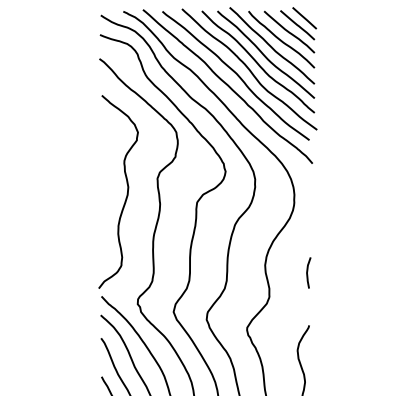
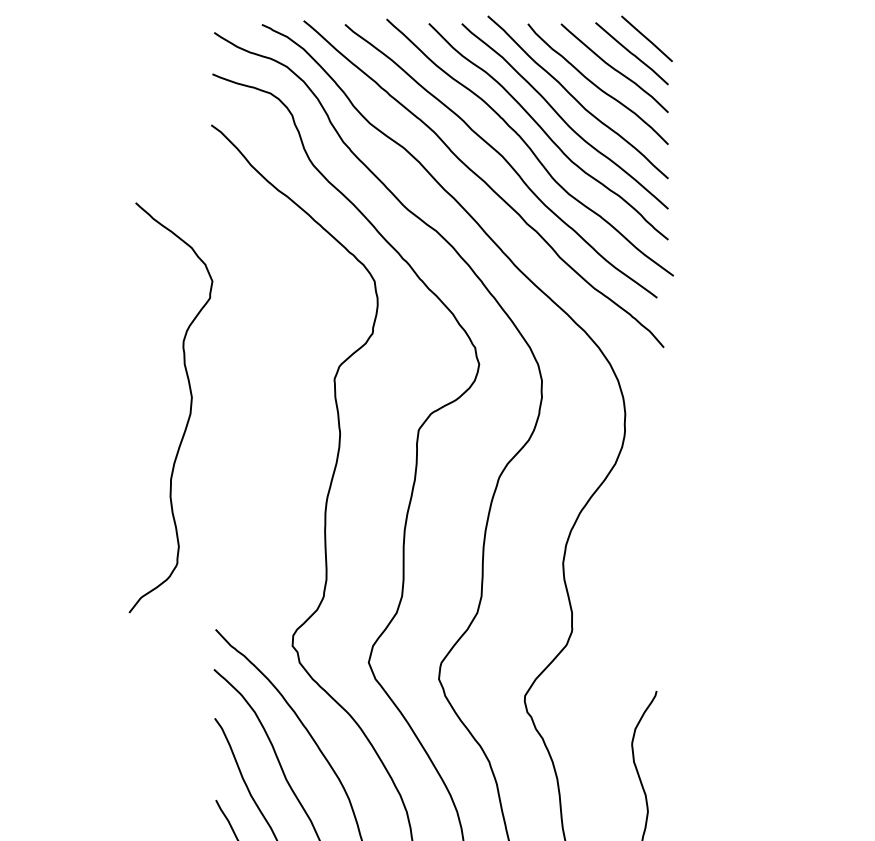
curve: (126, 193) -> (187, 410), moved
curve: (308, 271) -> (655, 576), removed

